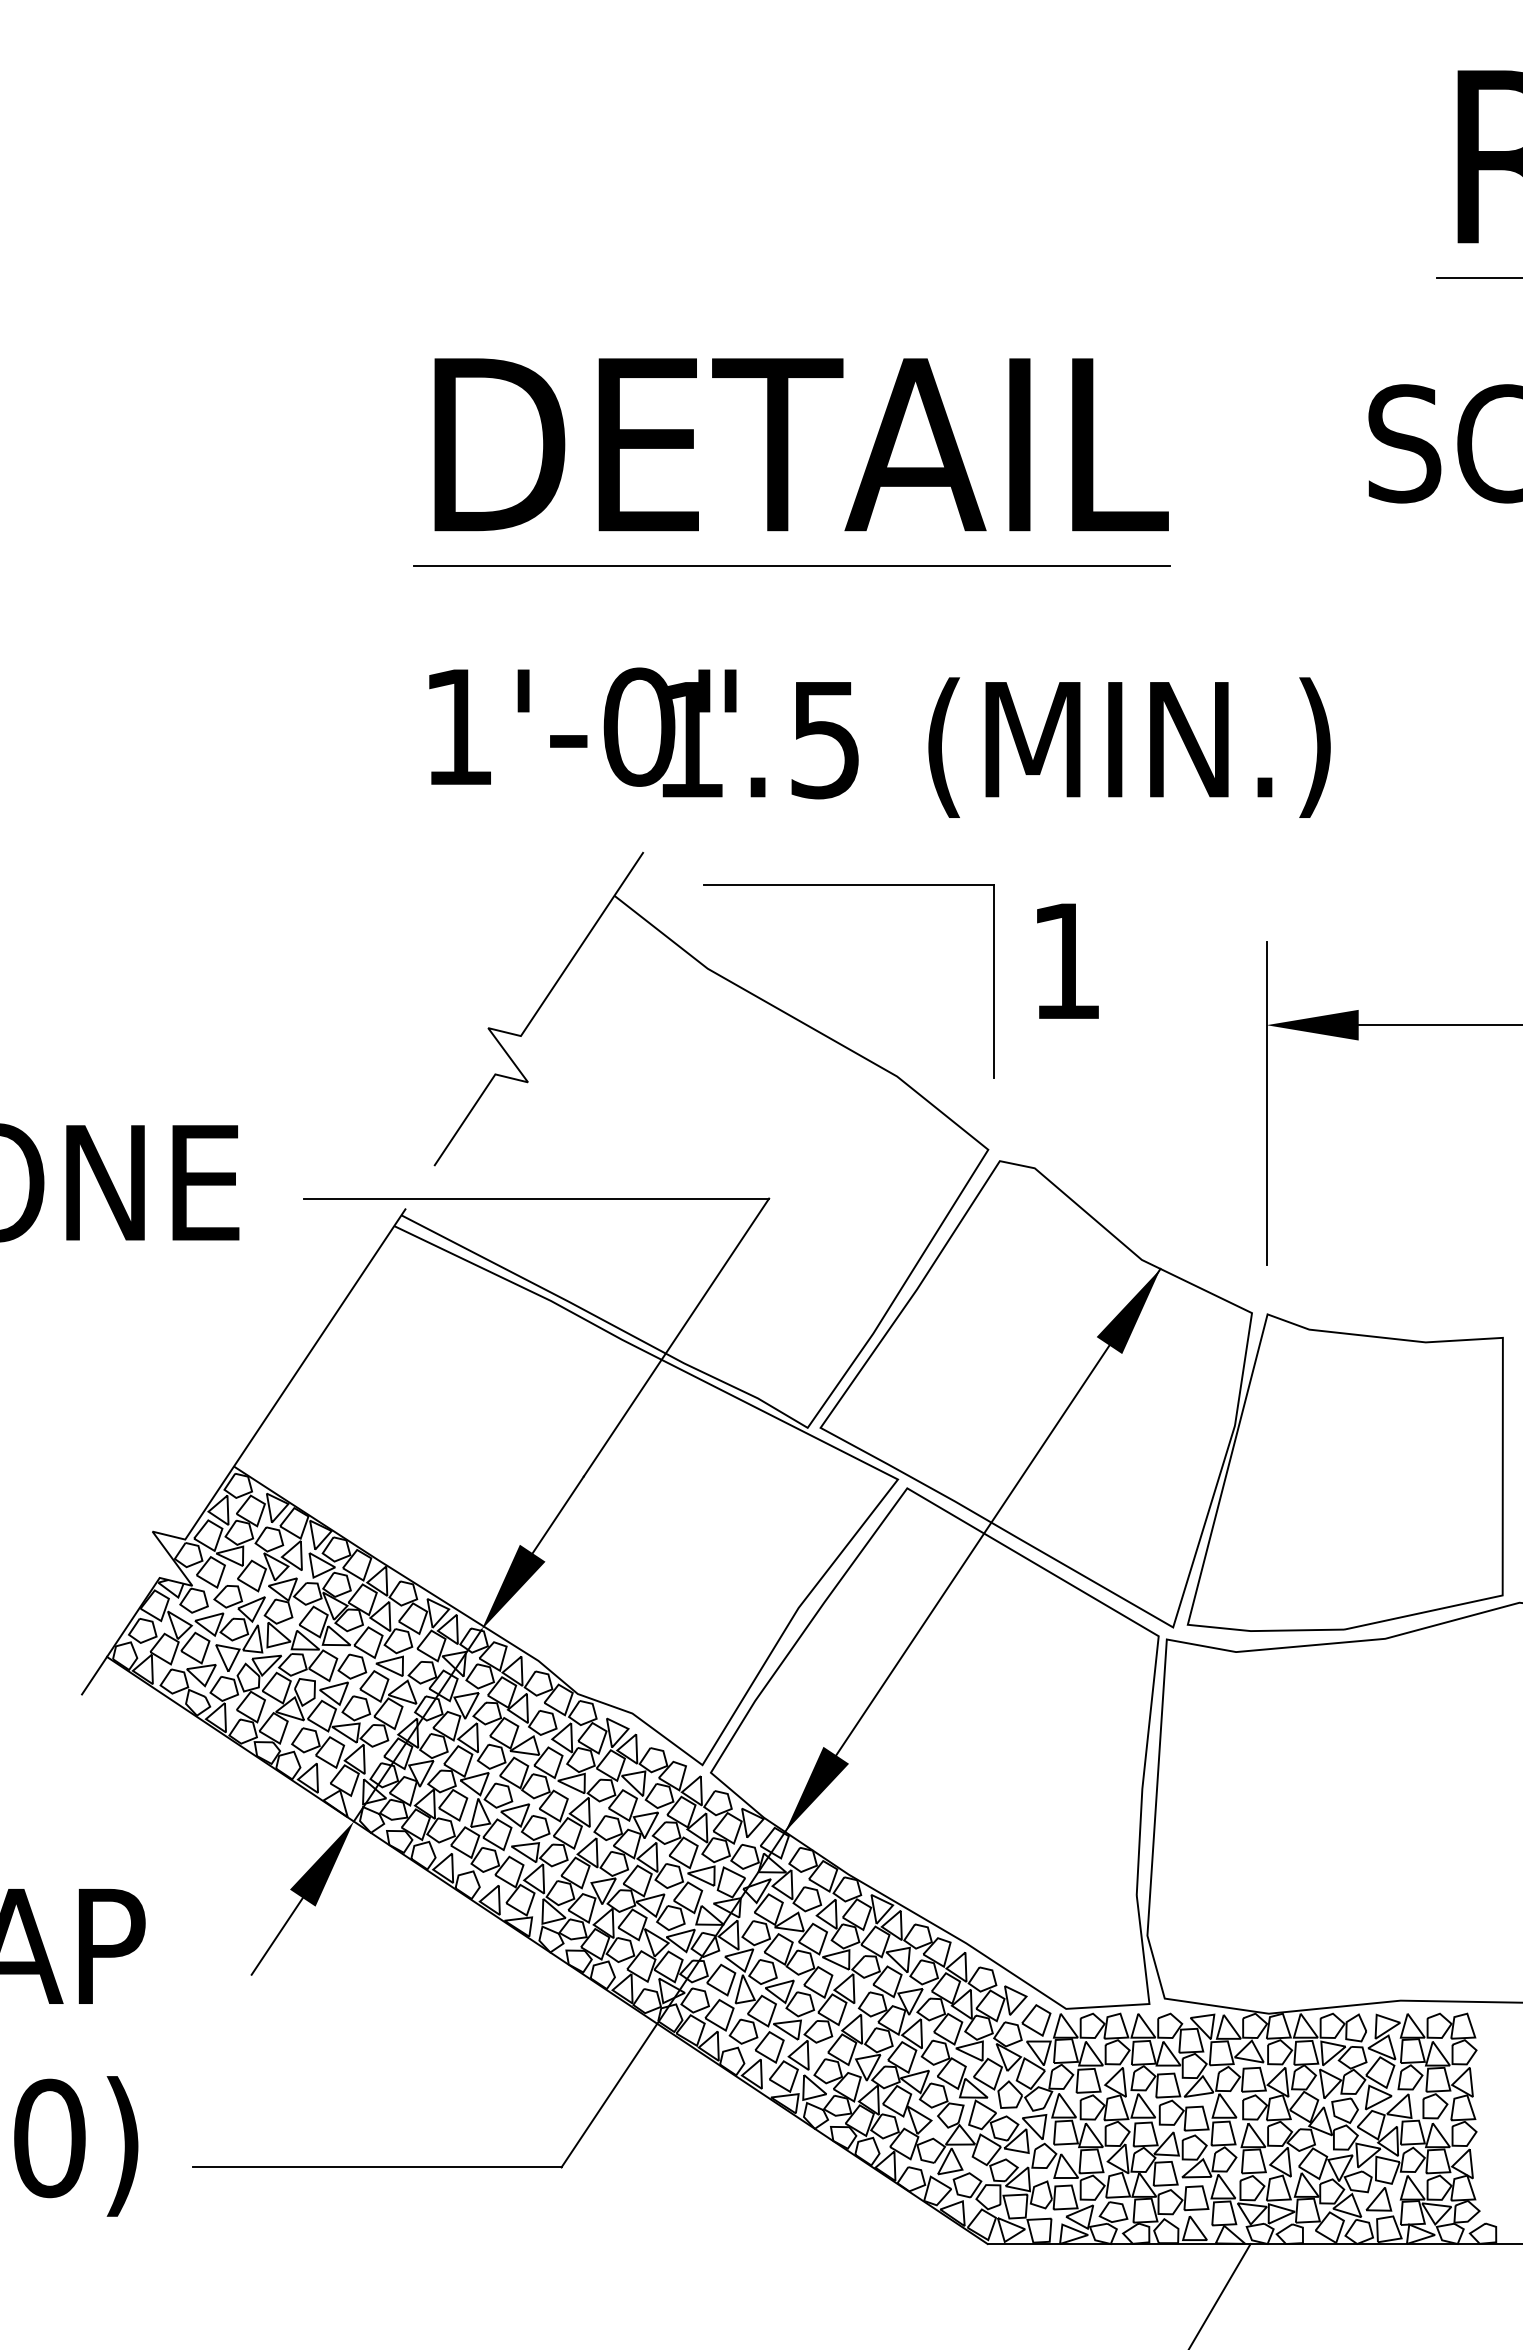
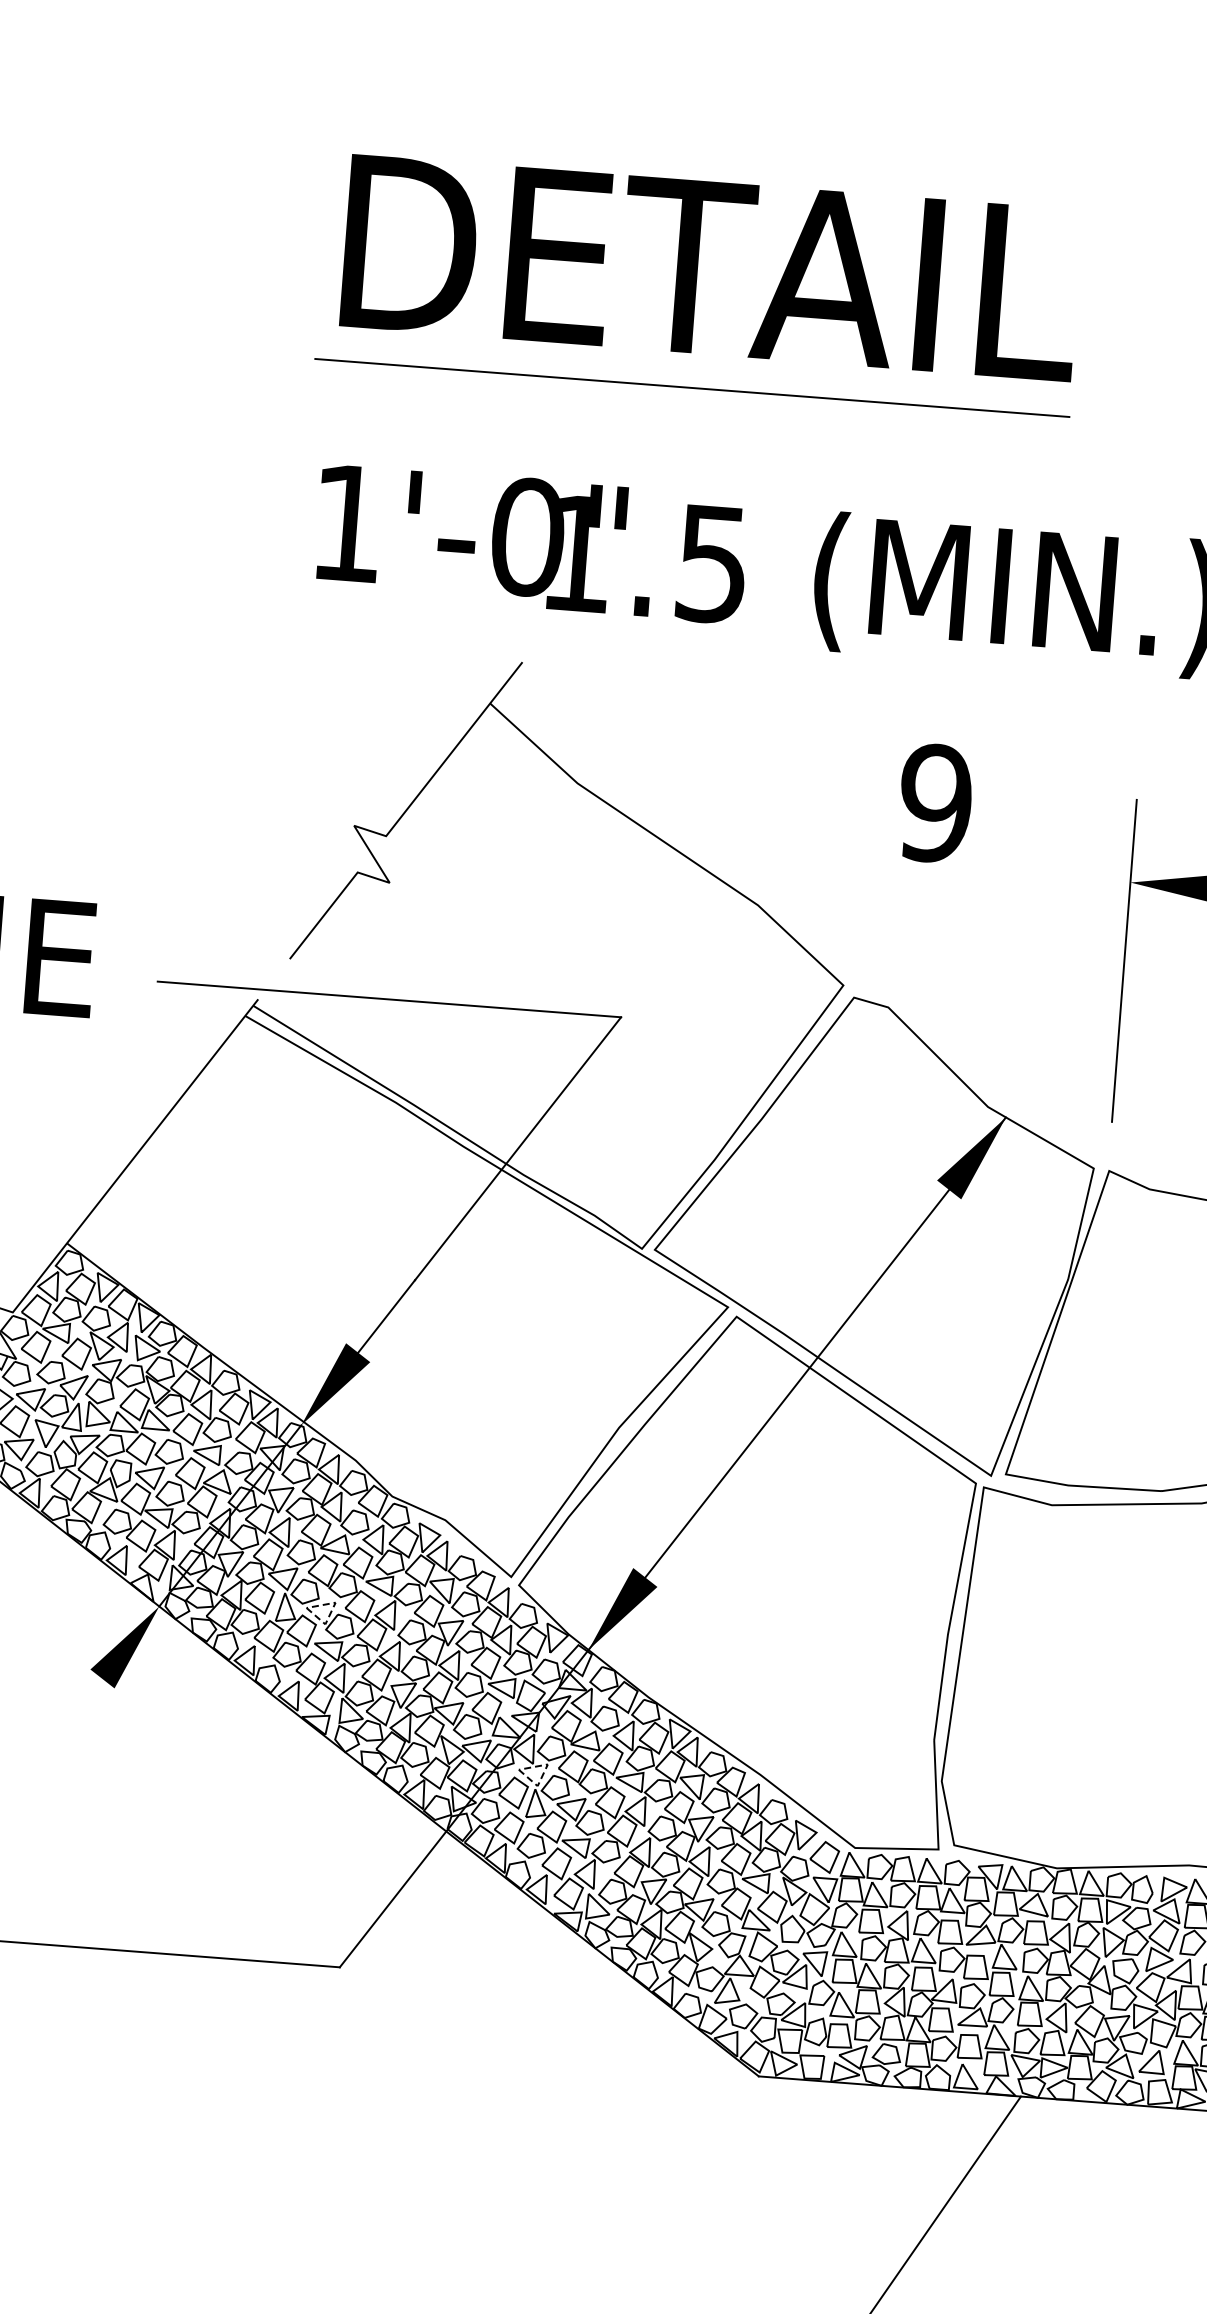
part: (848, 885) -> (724, 711), removed
text: (1065, 960) -> (934, 802), 1 -> 9
line: (526, 1812) -> (332, 1610), solid -> dashed
line: (276, 1936) -> (73, 1715), removed
line: (750, 1957) -> (544, 1772), solid -> dashed

